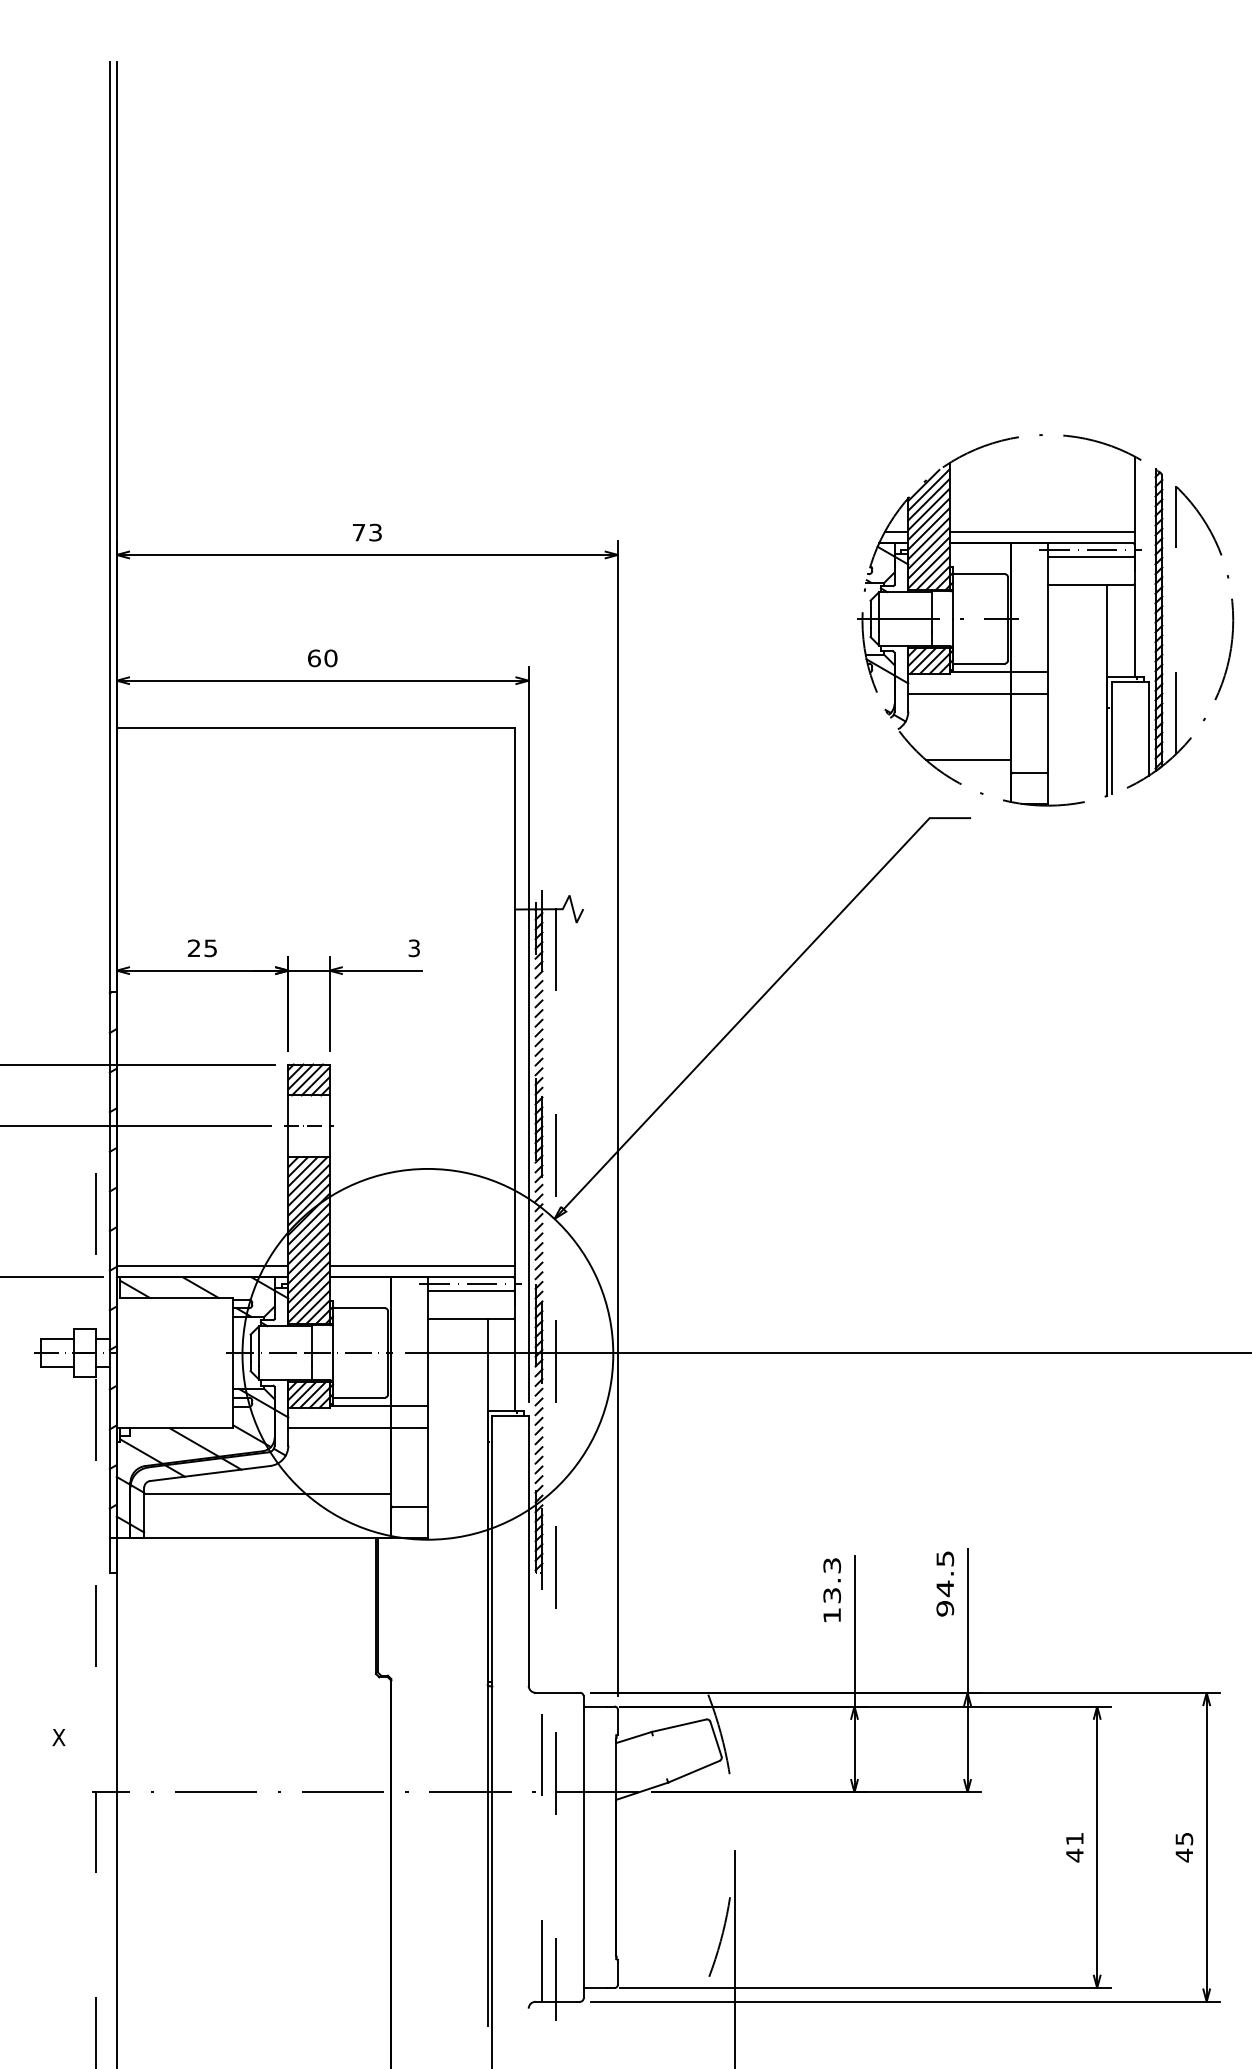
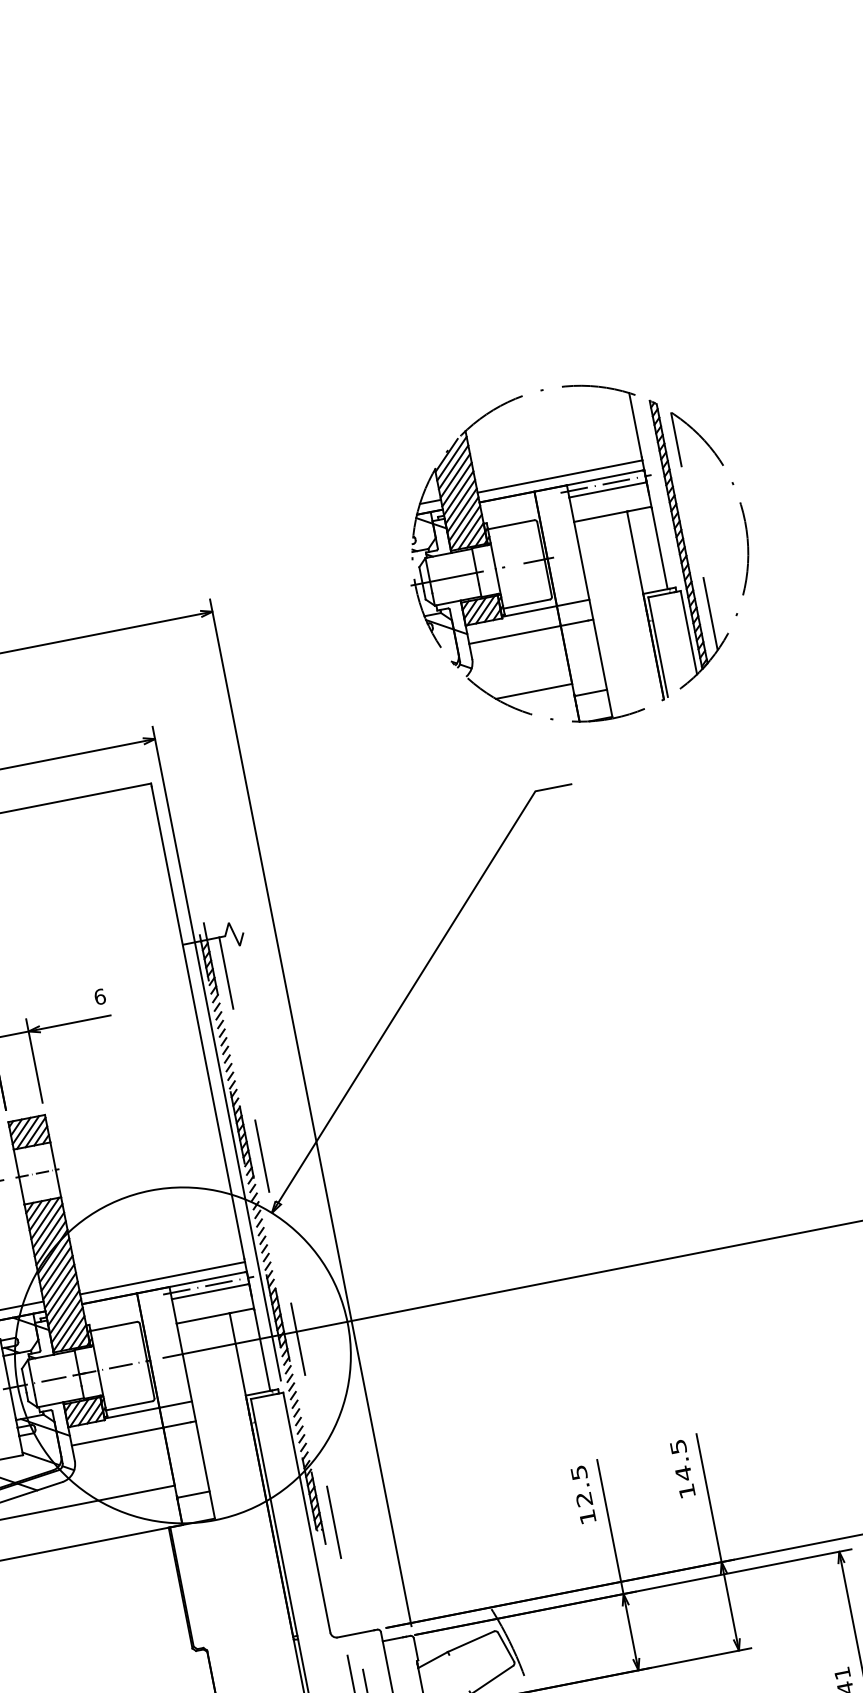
part: (1045, 620) -> (578, 554), moved
text: (414, 948) -> (100, 997), 3 -> 6
text: (832, 1580) -> (582, 1485), 13.3 -> 12.5
text: (945, 1608) -> (687, 1491), 94.5 -> 14.5

